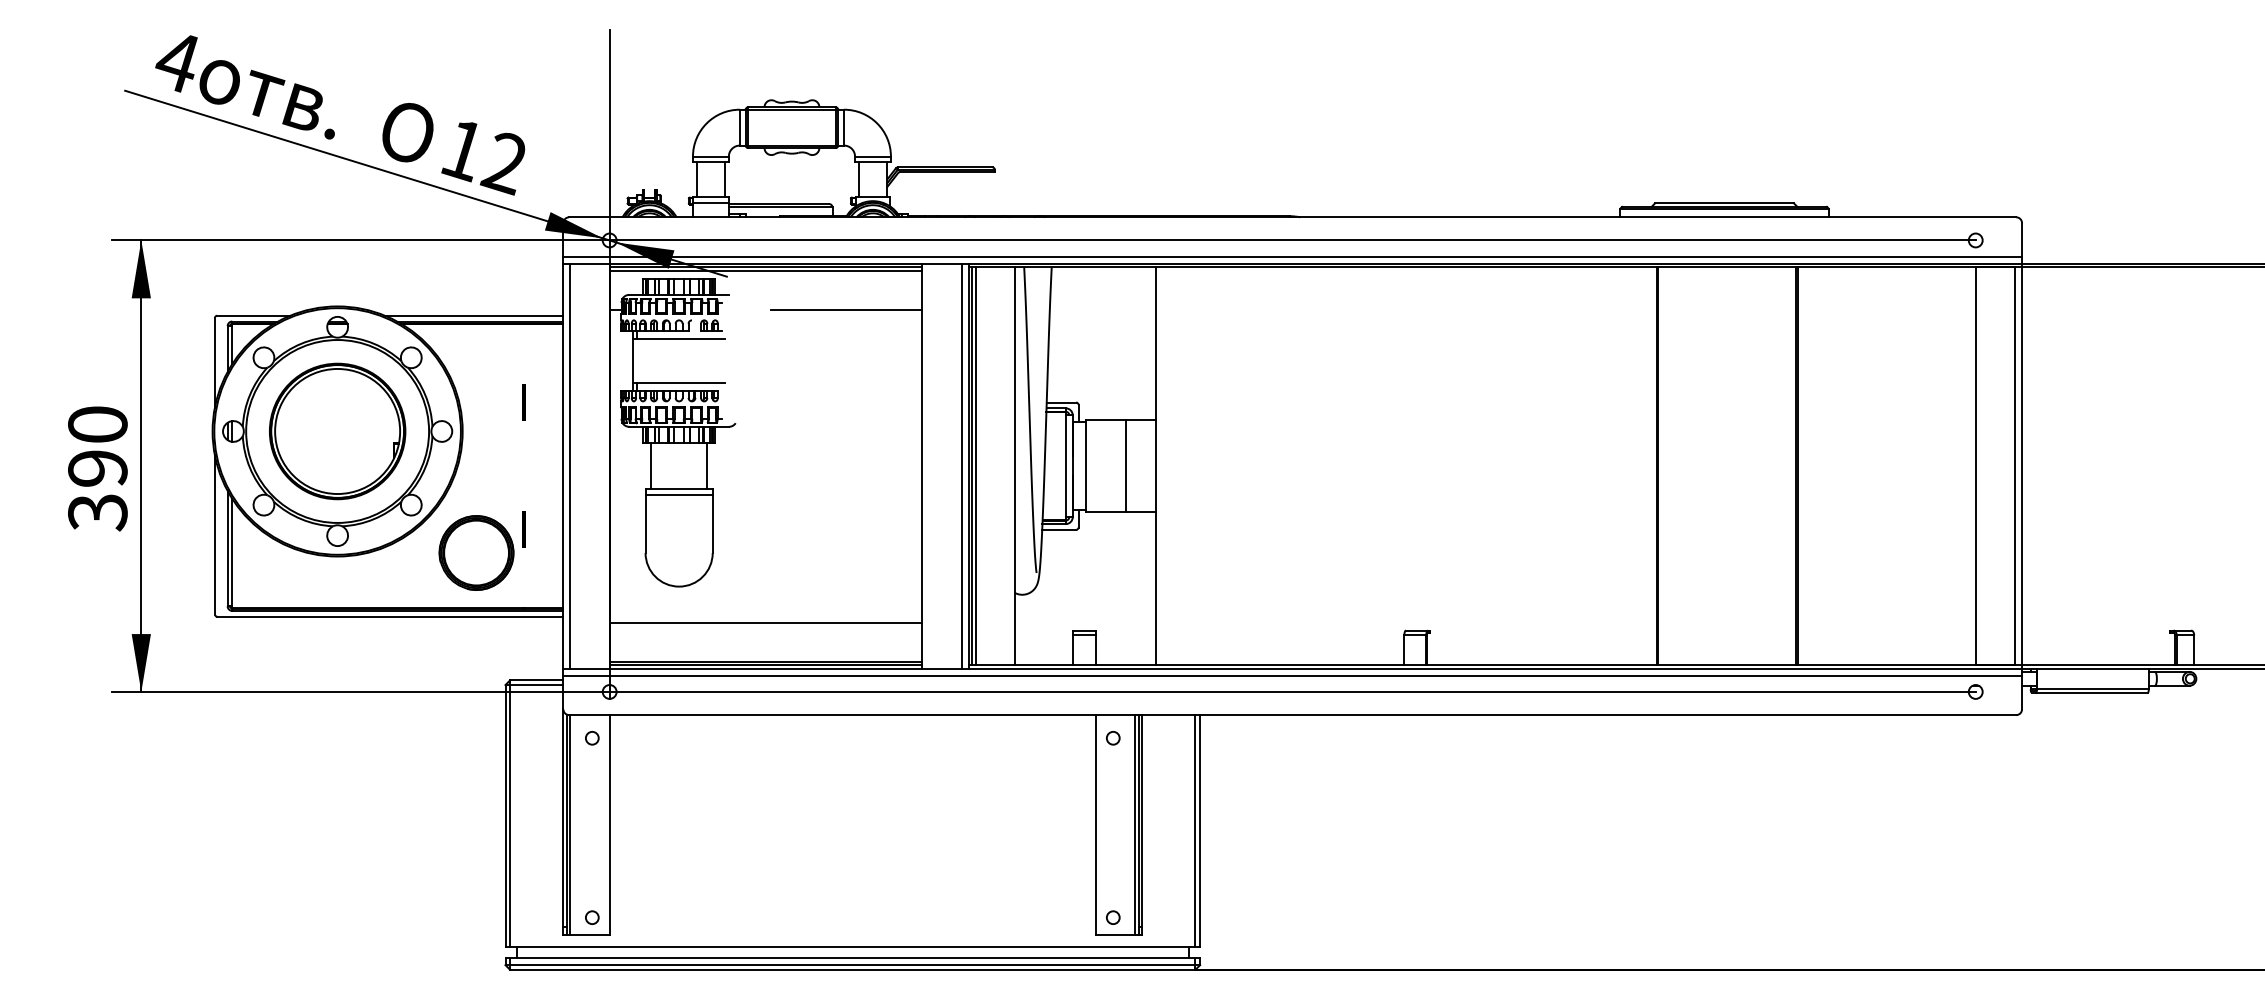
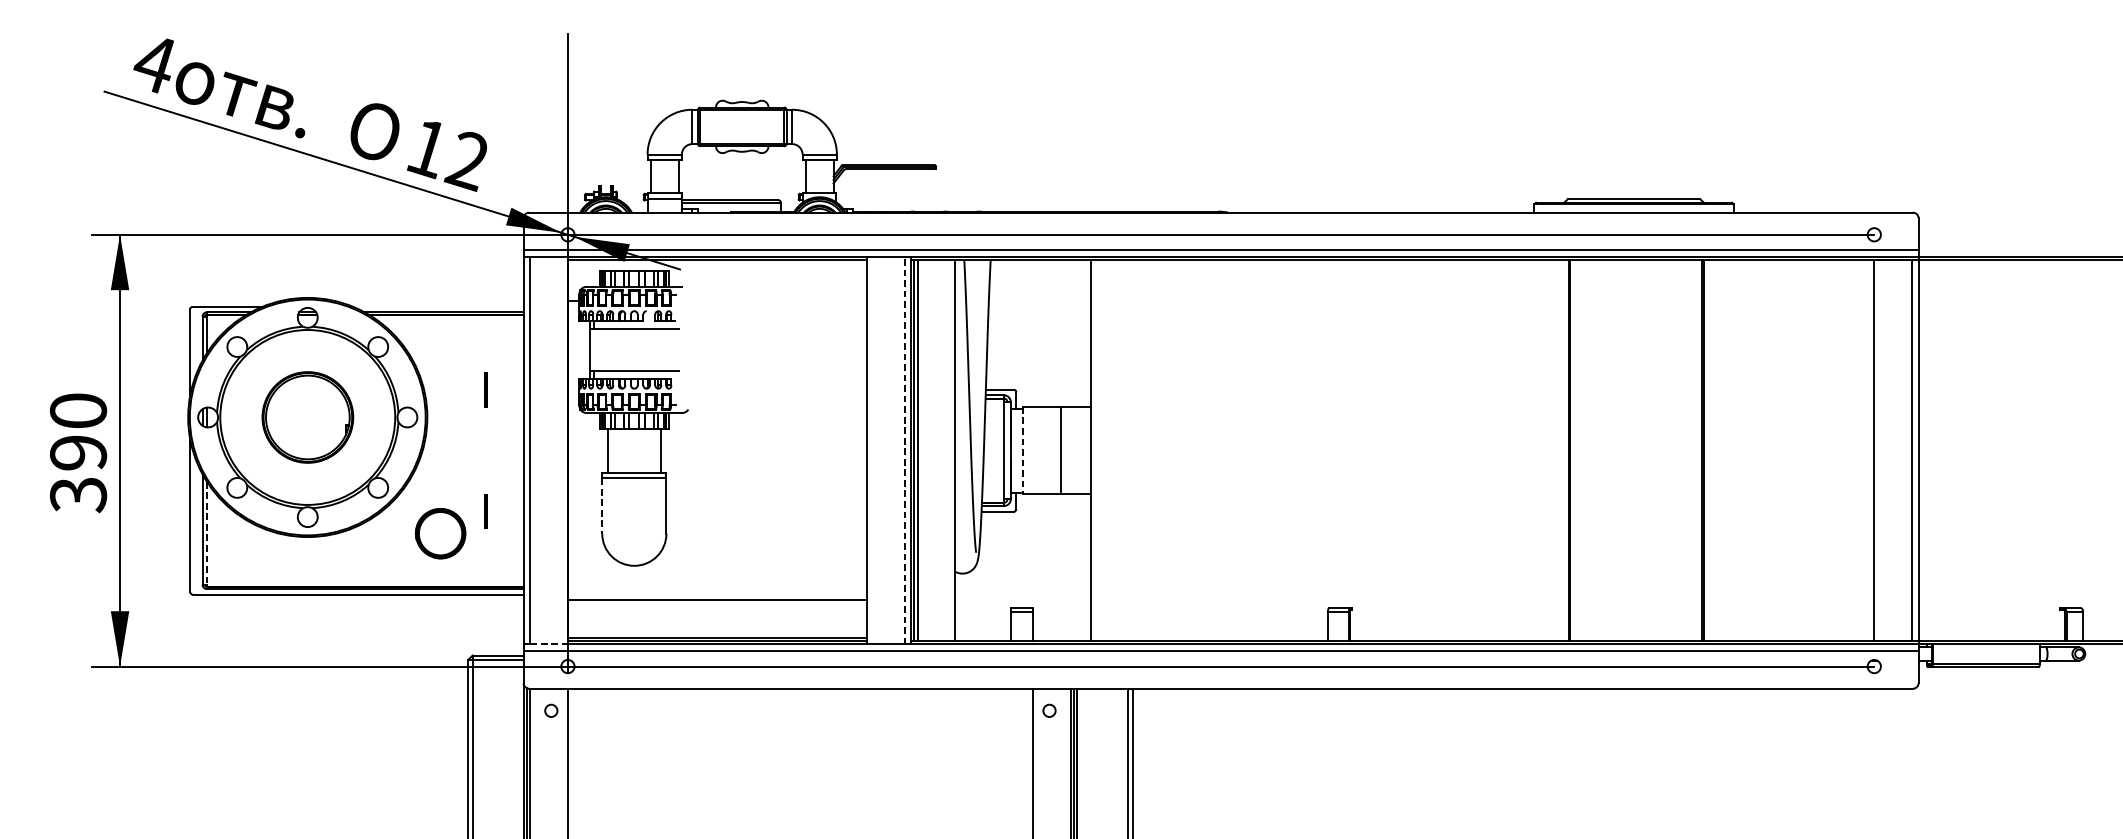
line: (765, 270) -> (716, 263), removed
line: (846, 309) -> (794, 300), removed
line: (473, 315) -> (437, 306), removed
part: (337, 431) -> (307, 417), size x0.7
line: (961, 466) -> (904, 450), solid -> dashed
line: (1085, 466) -> (1022, 450), solid -> dashed
line: (645, 524) -> (602, 506), solid -> dashed
line: (232, 552) -> (207, 533), solid -> dashed
part: (476, 552) -> (440, 533), size x0.7
line: (590, 668) -> (549, 644), solid -> dashed

